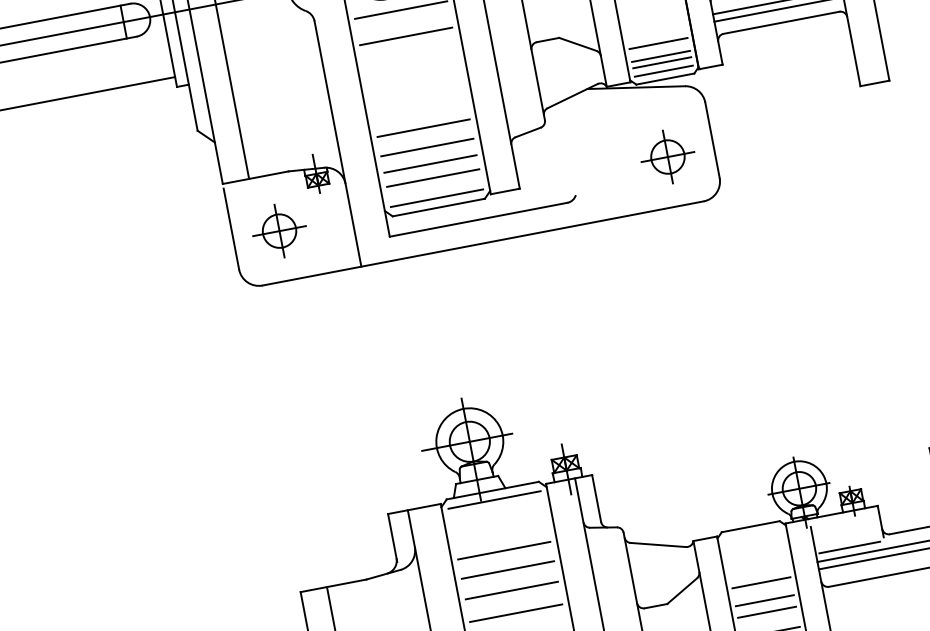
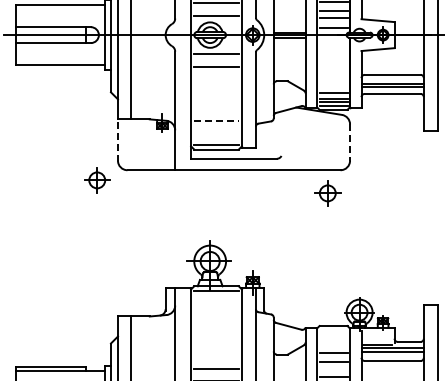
line: (423, 128) -> (216, 111), removed
line: (713, 142) -> (350, 143), solid -> dashed
line: (429, 146) -> (217, 120), solid -> dashed
part: (667, 157) -> (327, 193), moved
line: (430, 163) -> (216, 128), removed
line: (433, 178) -> (216, 135), removed
line: (230, 229) -> (117, 141), solid -> dashed
part: (280, 231) -> (97, 180), moved
line: (504, 551) -> (216, 315), removed
line: (507, 569) -> (216, 324), removed
line: (511, 590) -> (216, 334), removed
line: (767, 612) -> (333, 367), removed
line: (516, 613) -> (216, 345), removed

